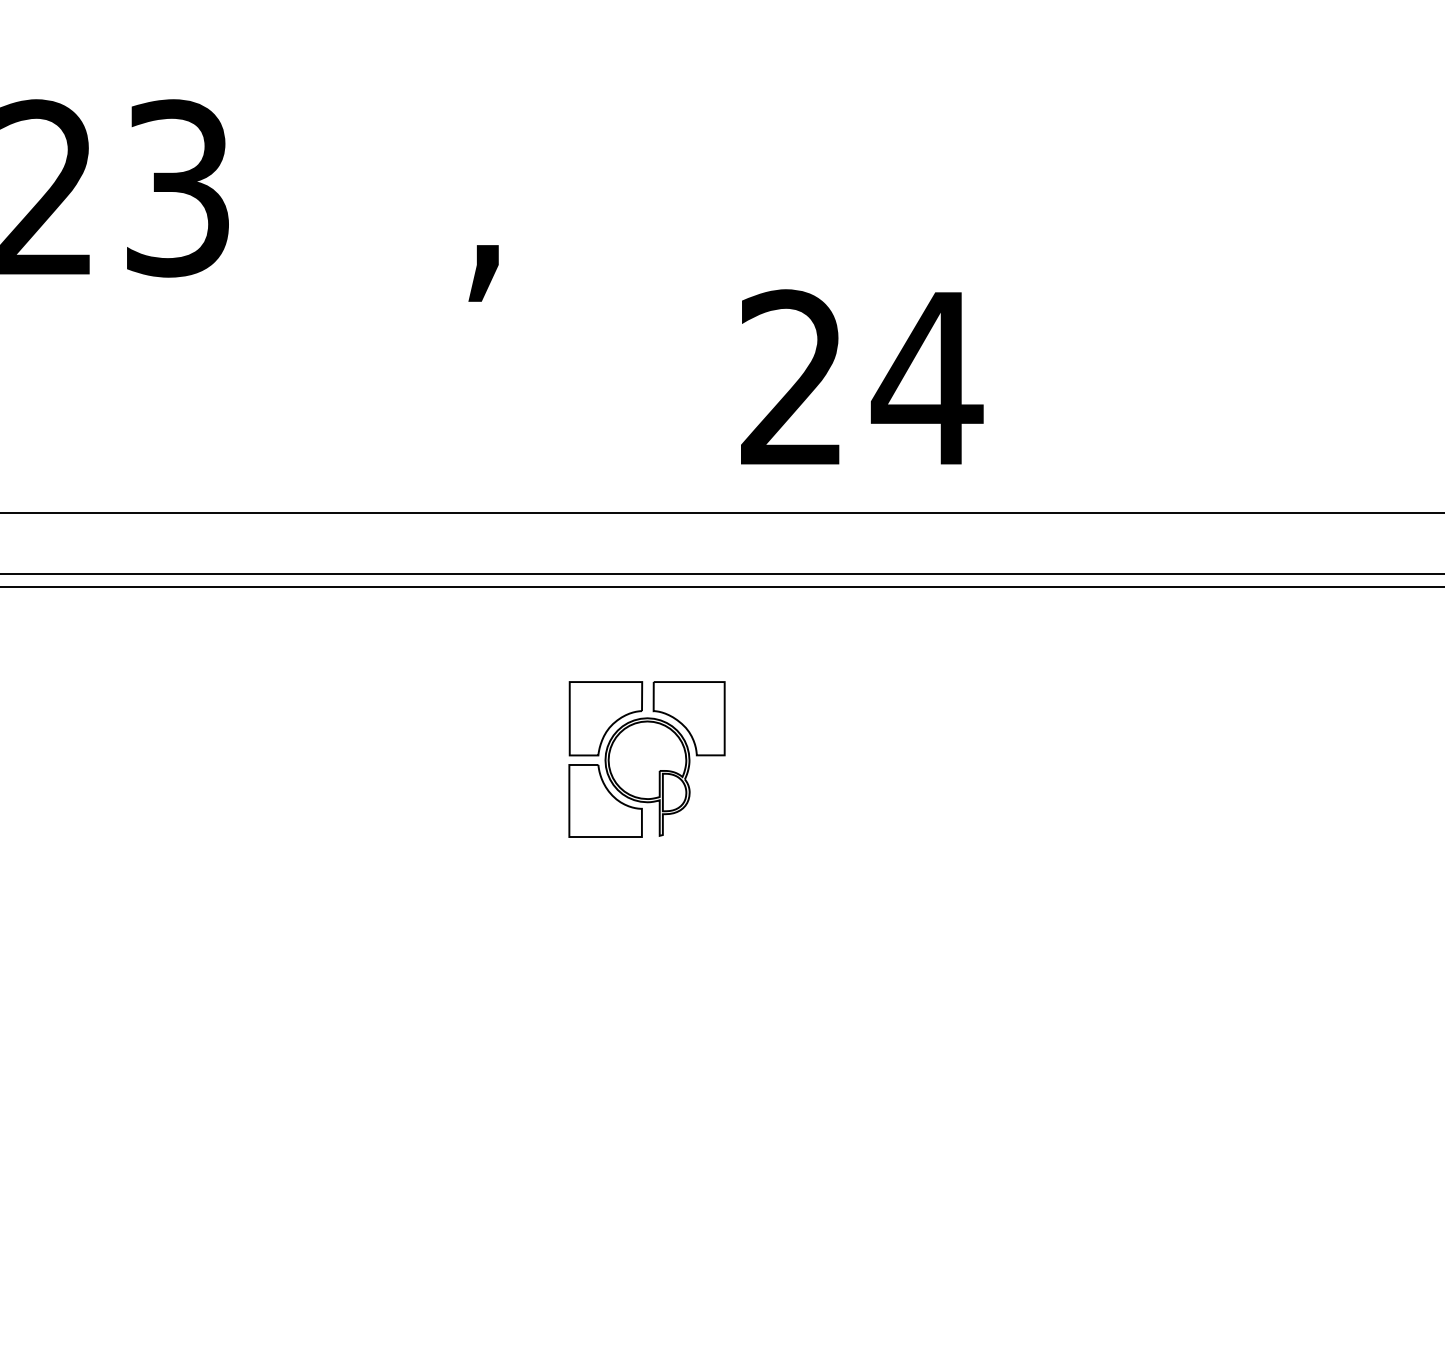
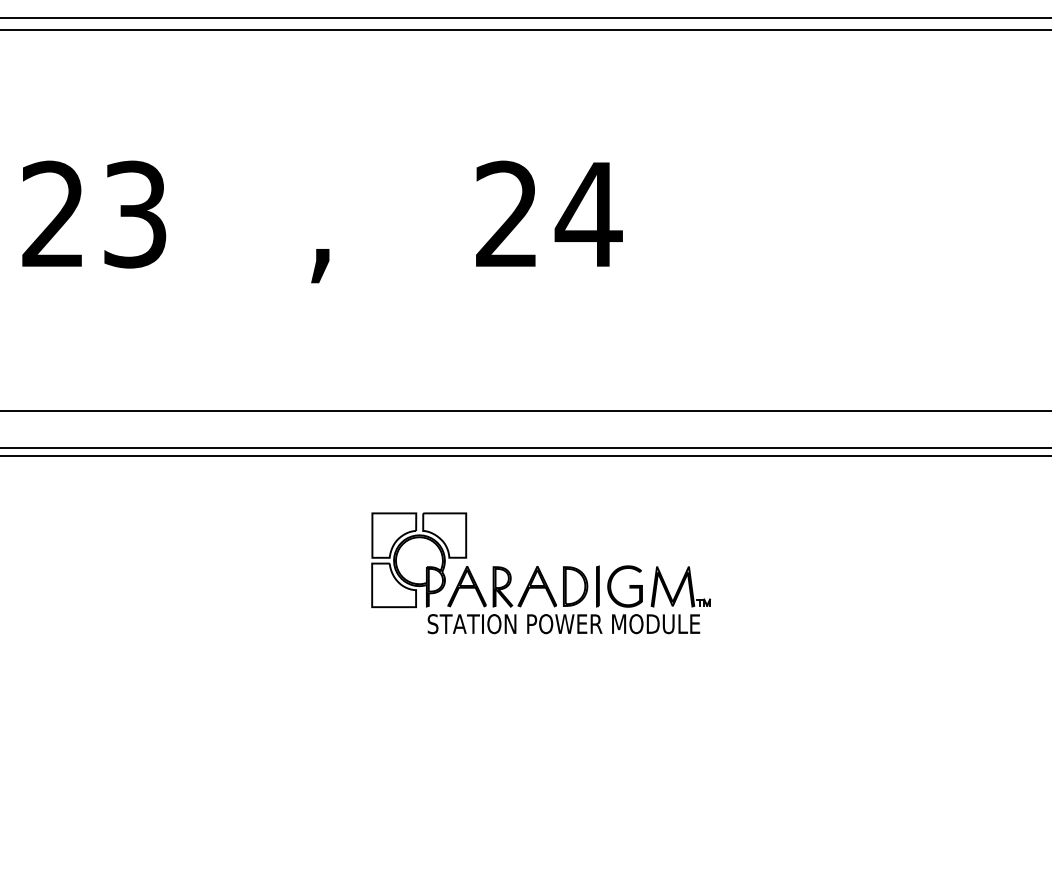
text: (862, 376) -> (549, 213), moved
part: (893, 824) -> (568, 599), added

